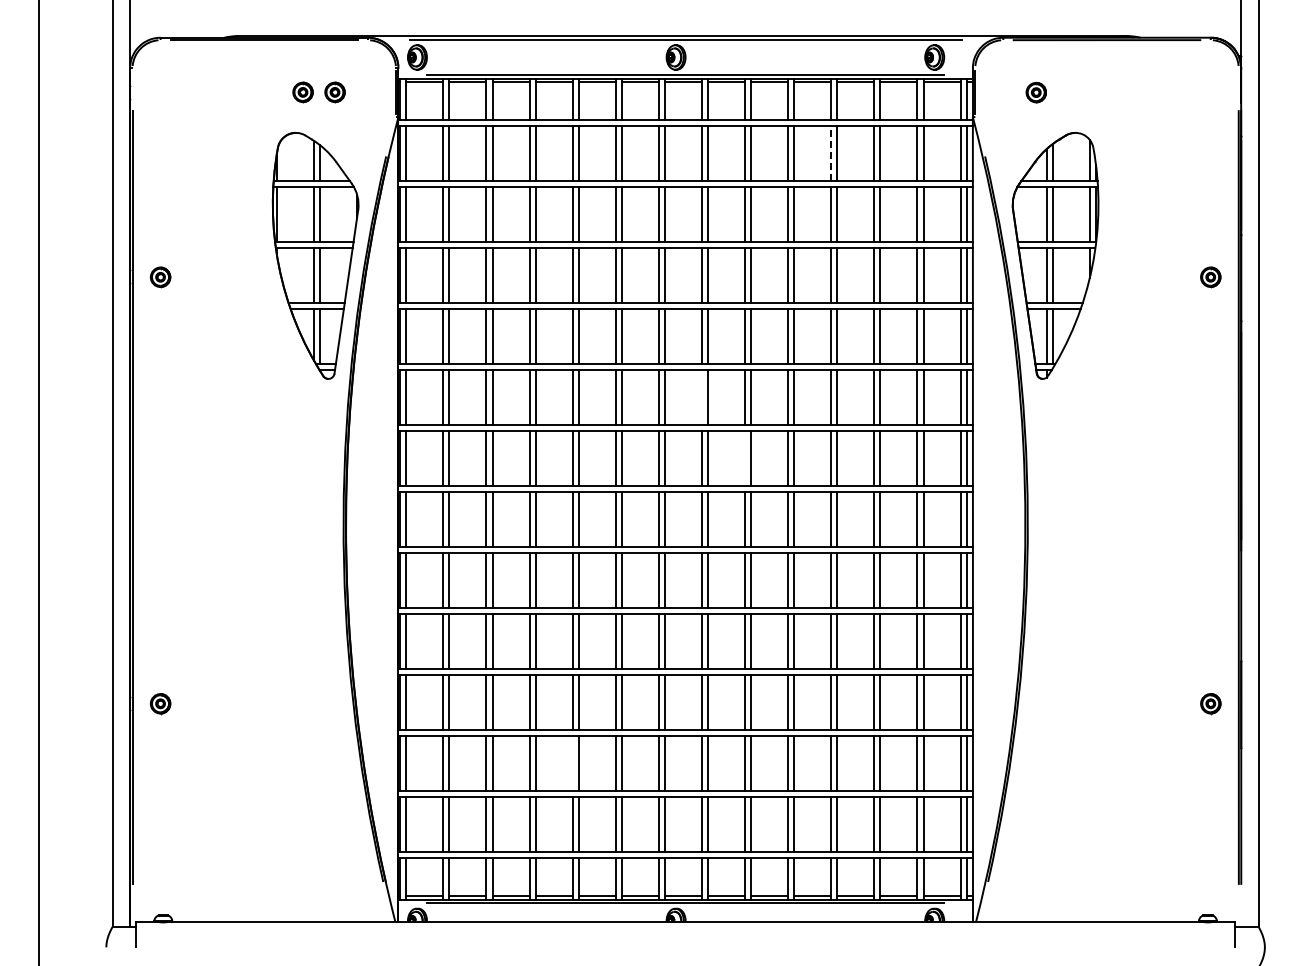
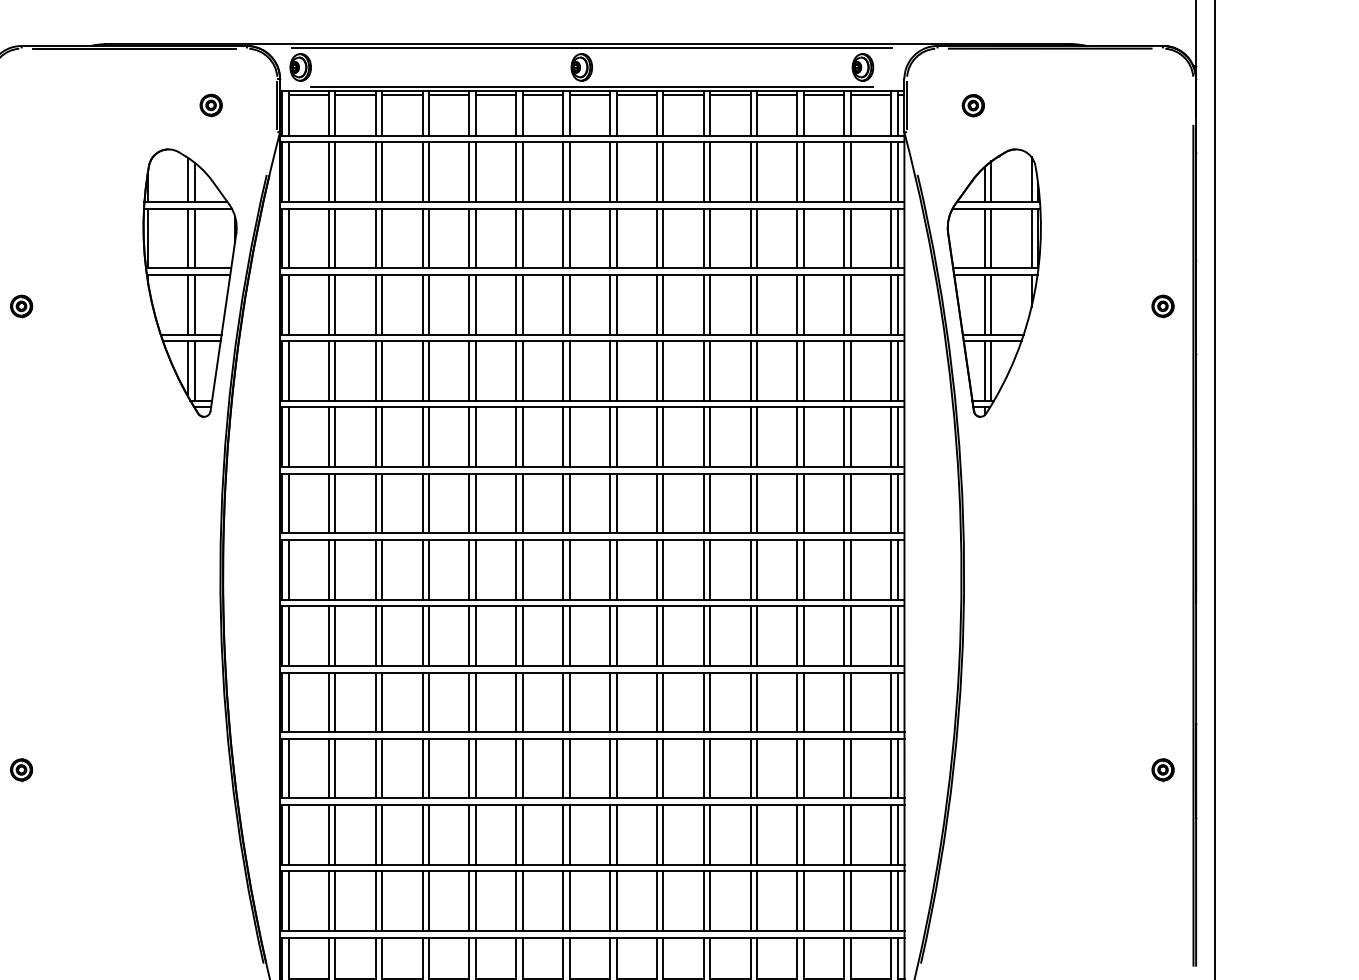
part: (302, 92) -> (175, 105), removed
line: (831, 153) -> (750, 171), dashed -> solid
line: (701, 397) -> (609, 437), added
line: (745, 458) -> (657, 503), added
line: (572, 763) -> (469, 834), added

